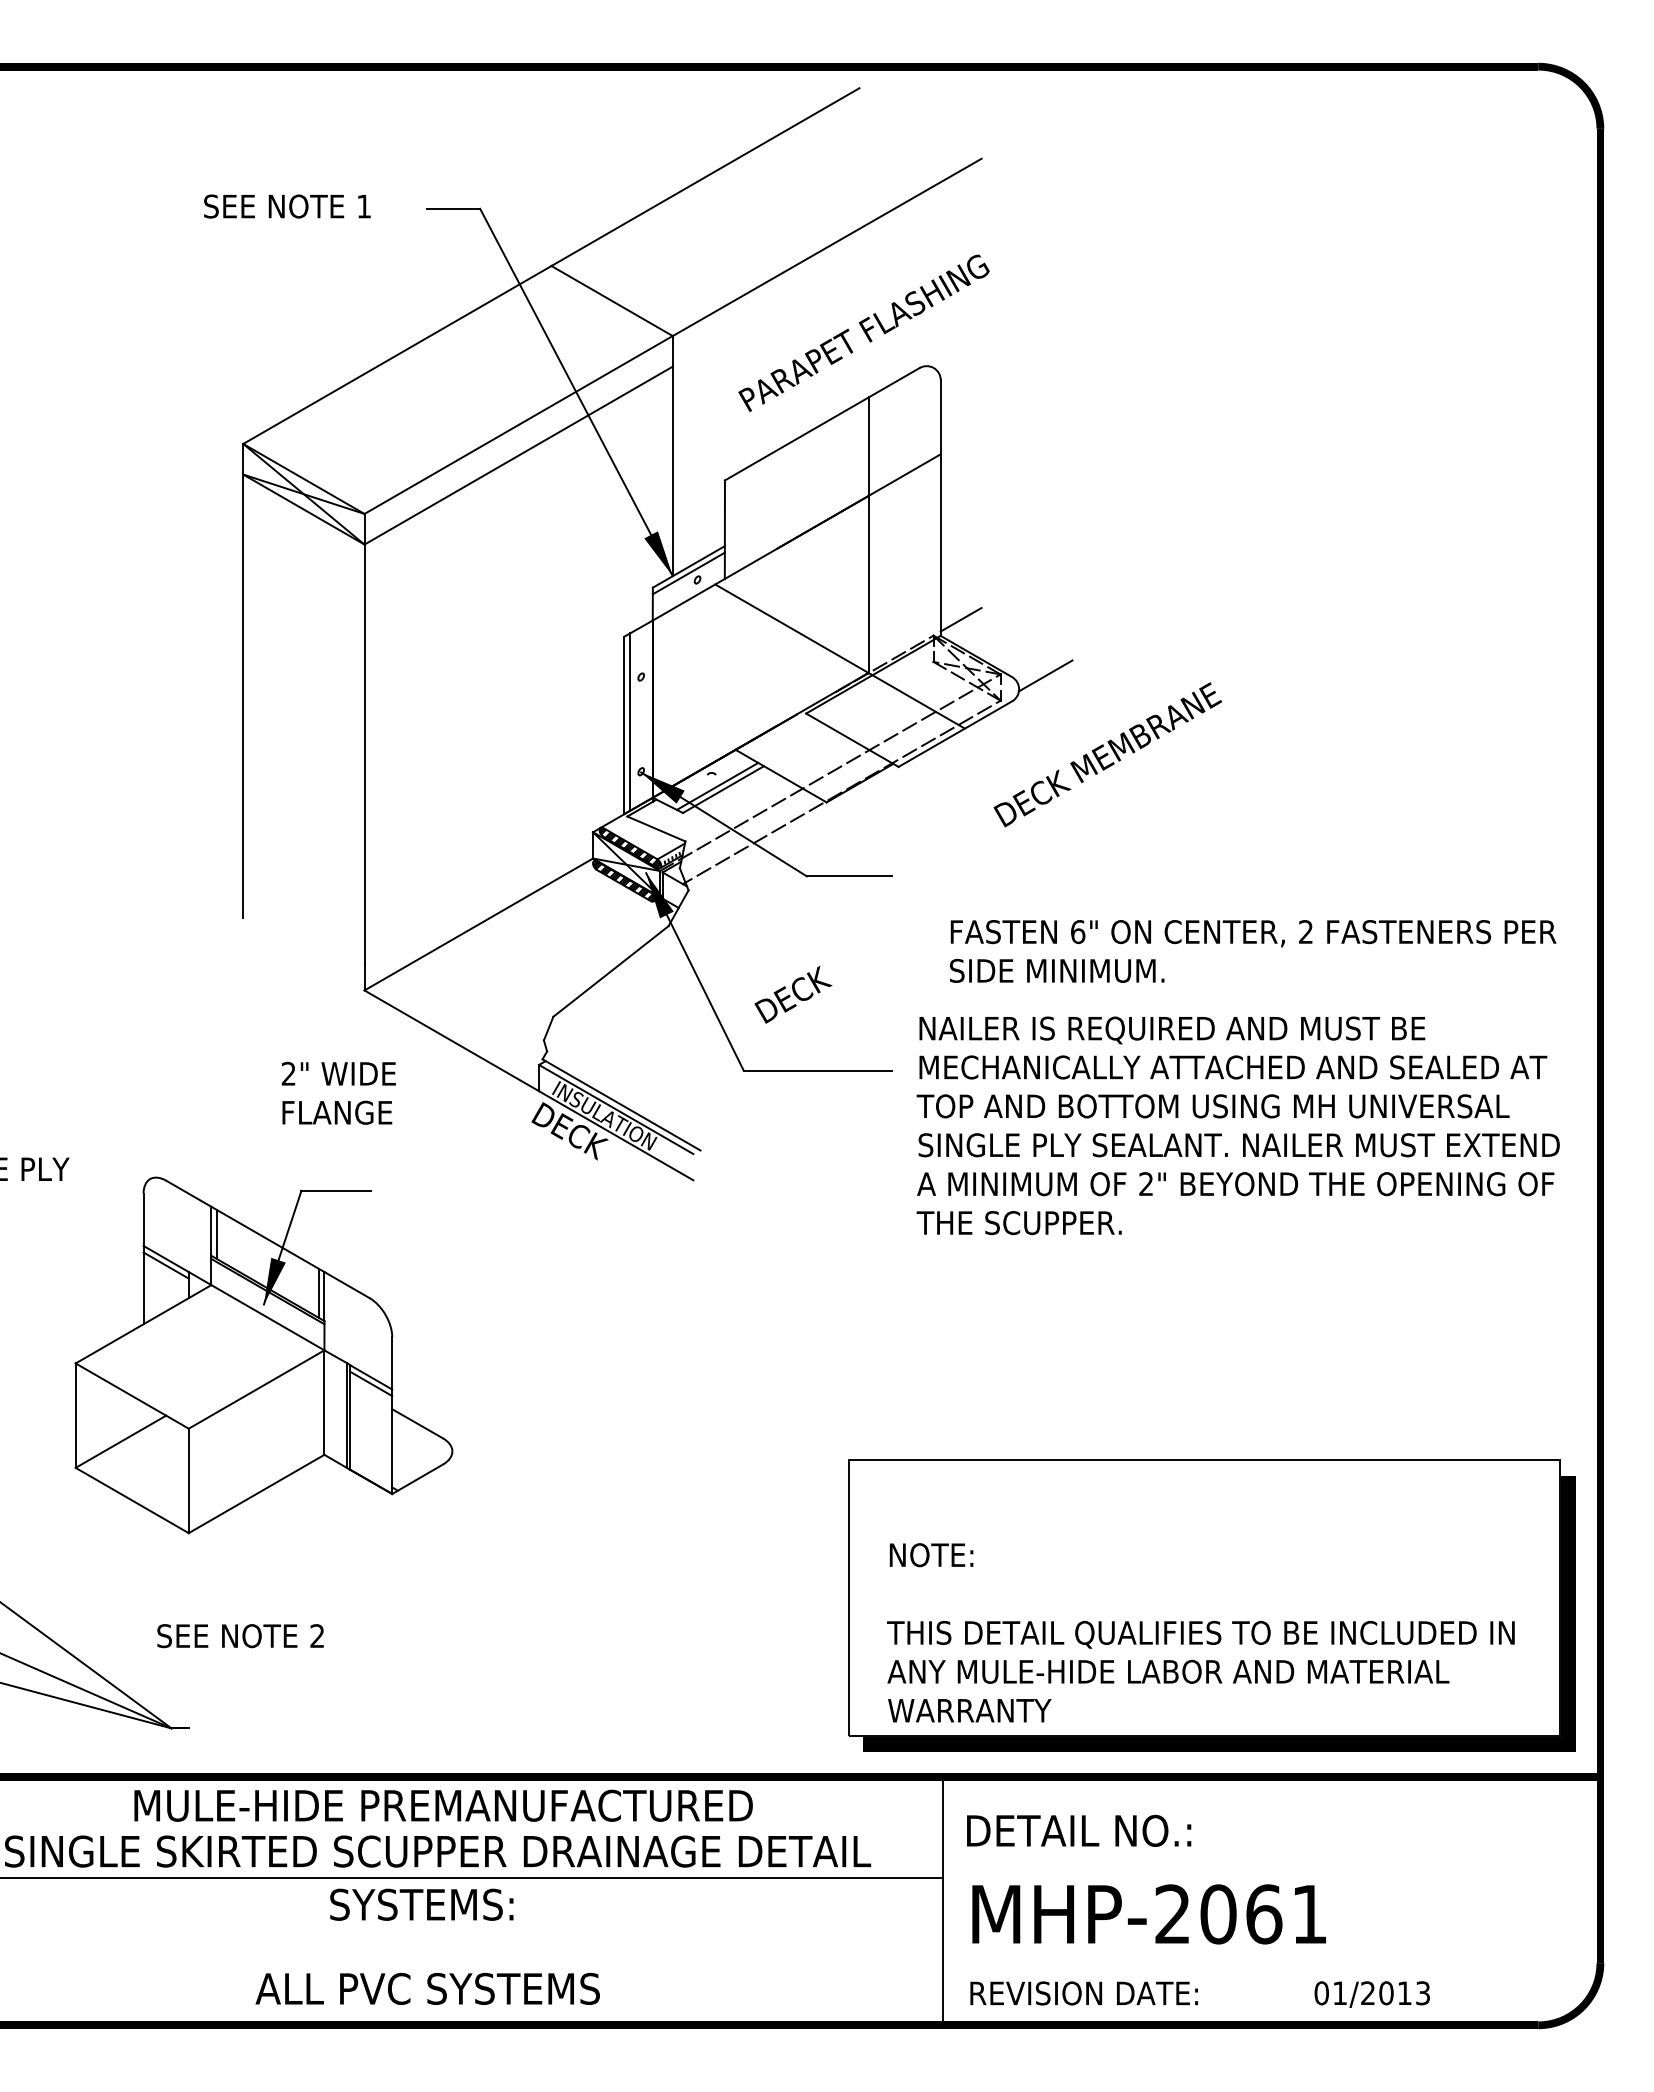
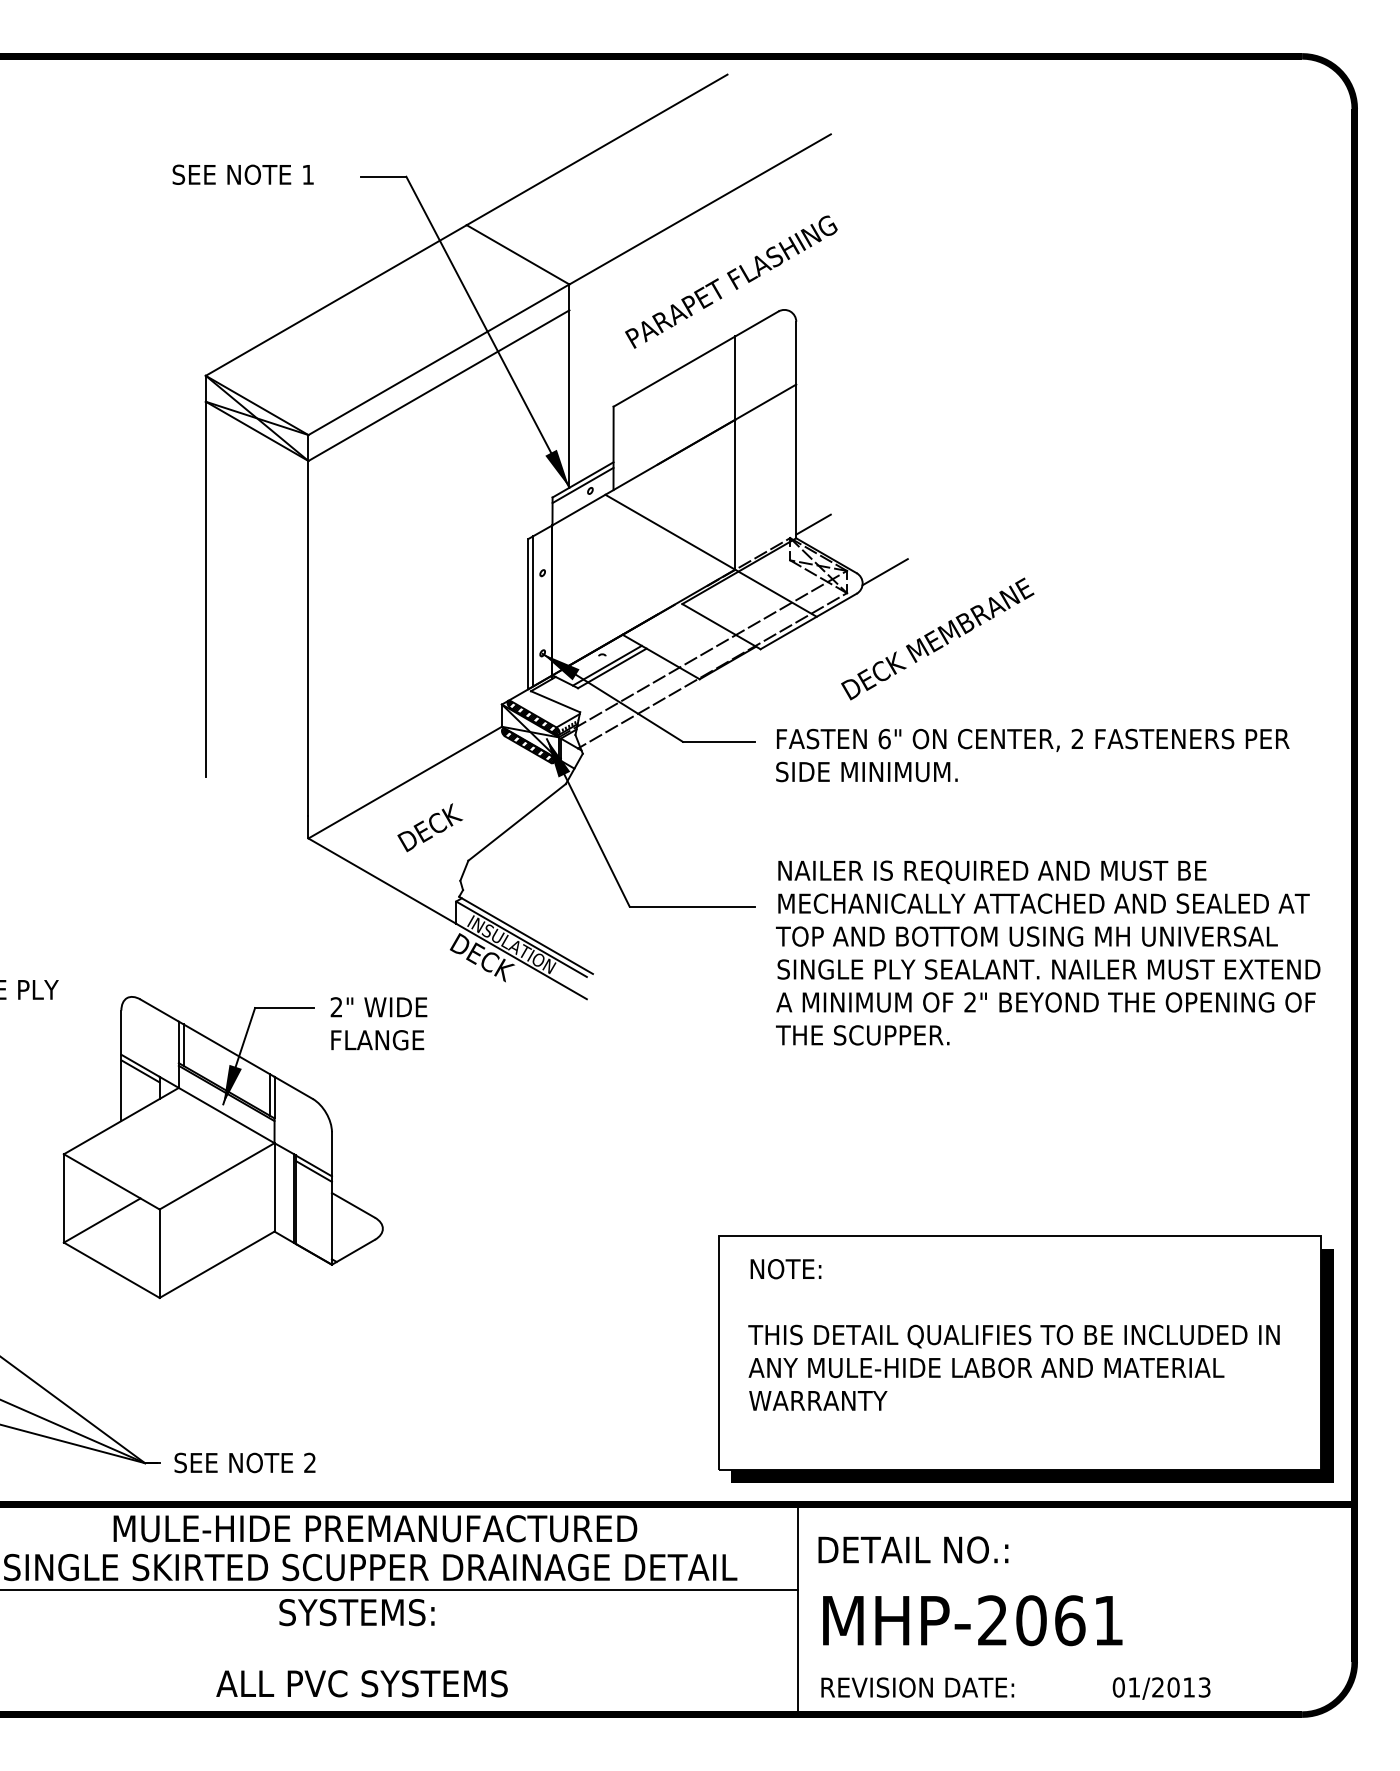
text: (1253, 951) -> (1033, 755), moved
text: (793, 994) -> (430, 827), moved
text: (338, 1092) -> (378, 1023), moved
text: (1200, 1632) -> (1013, 1334), moved
text: (240, 1636) -> (244, 1463), moved

